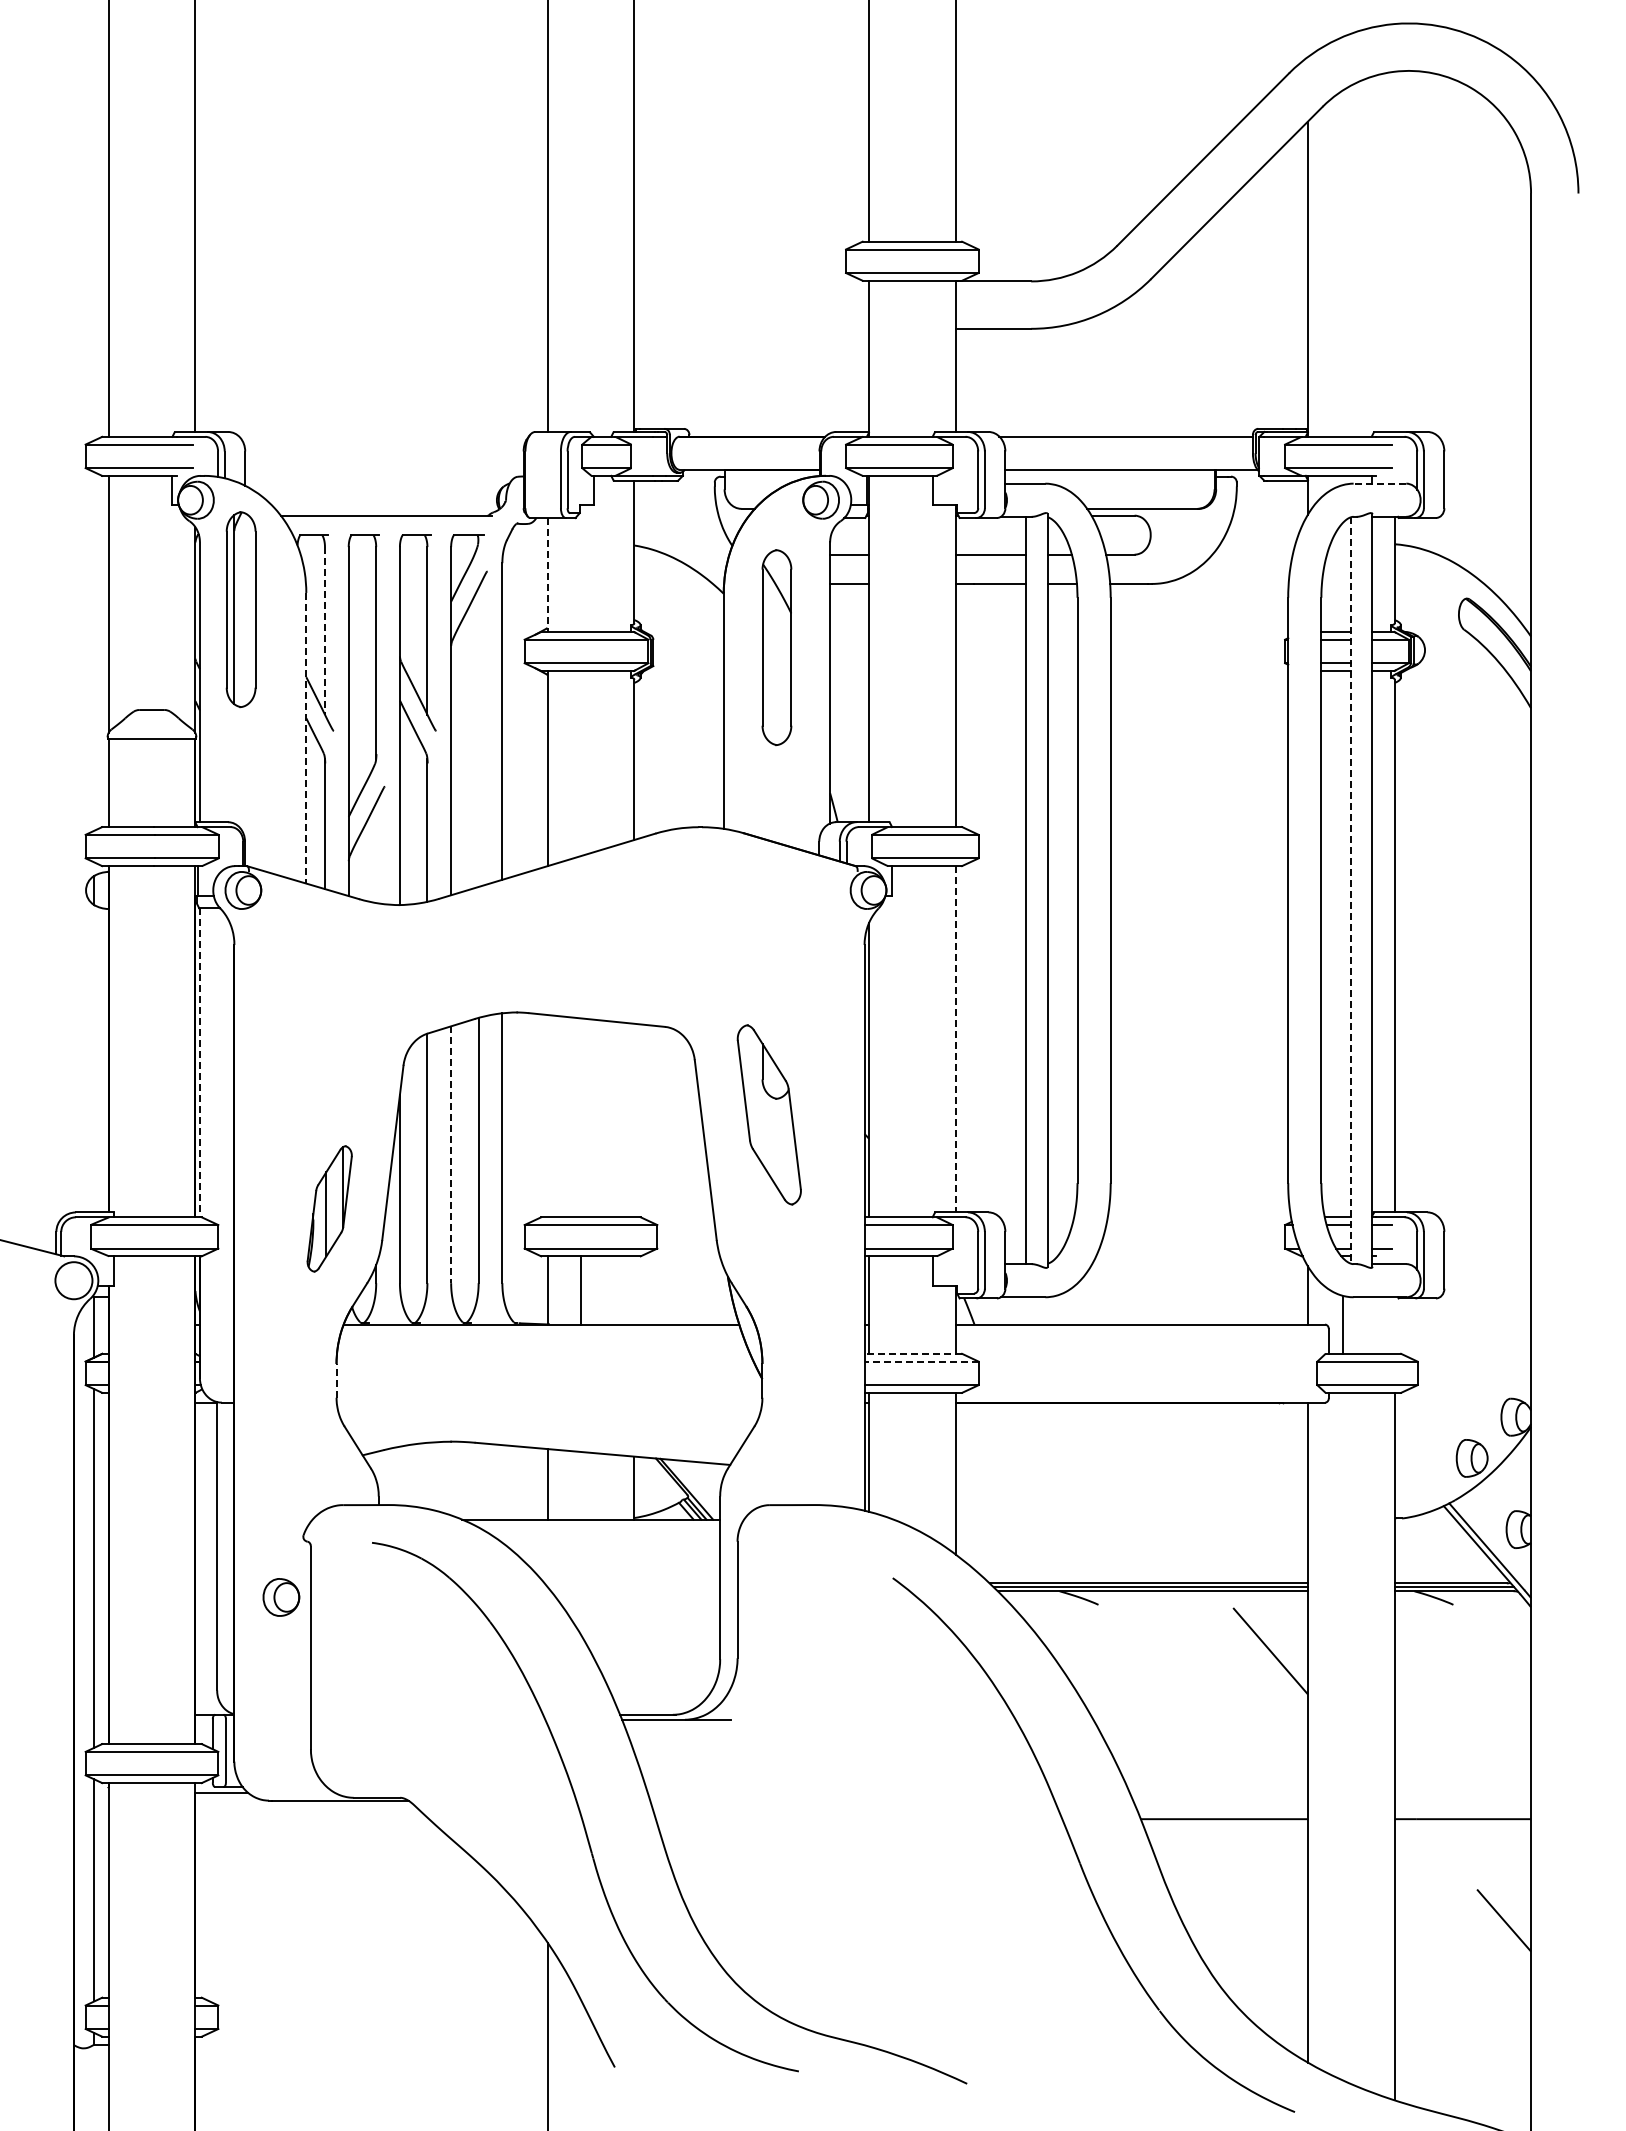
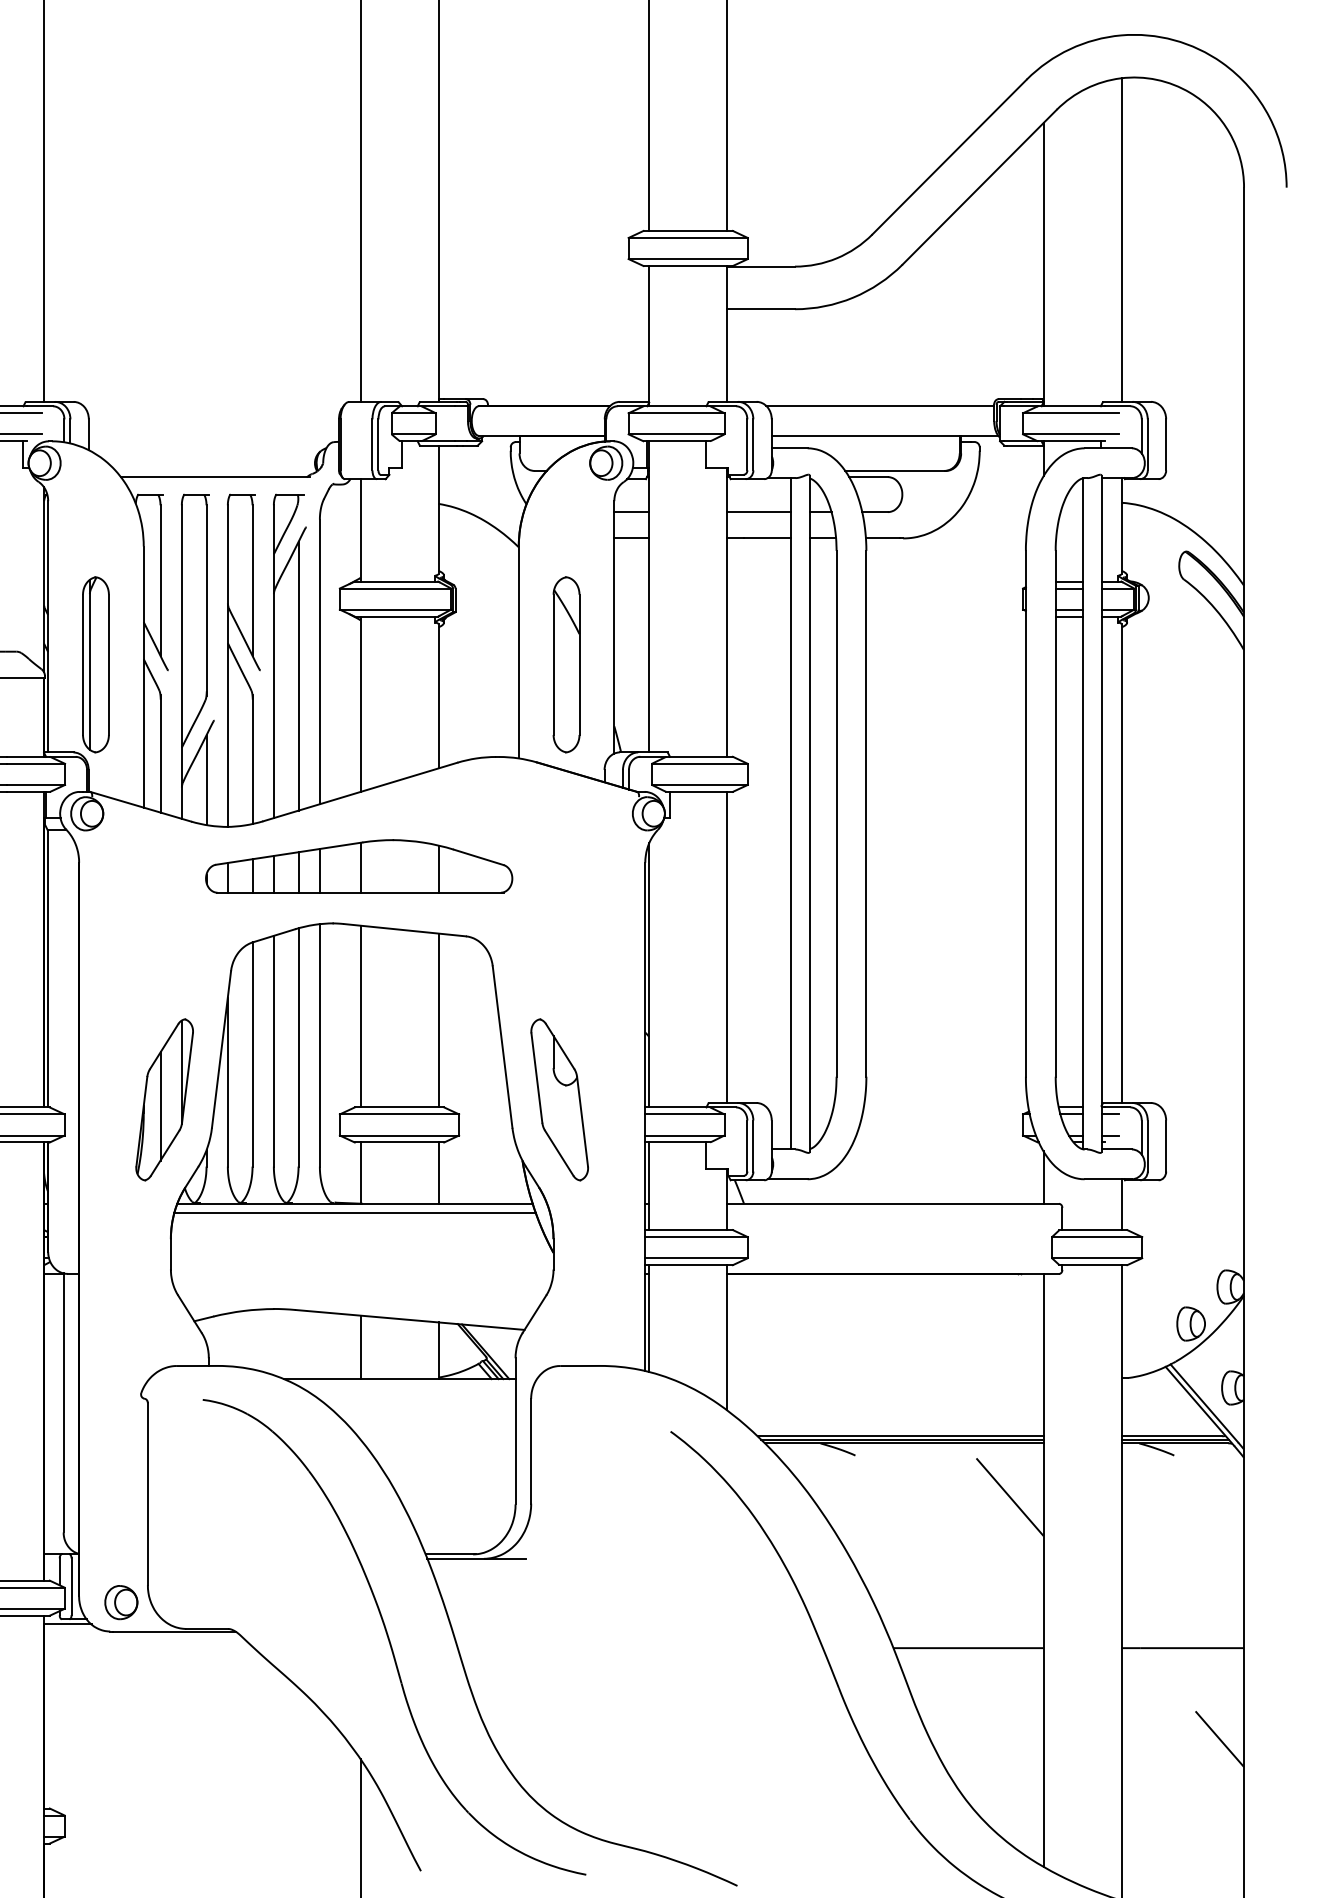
line: (1394, 251) -> (1121, 239), added
line: (1379, 483) -> (1107, 448), dashed -> solid
line: (547, 575) -> (360, 530), dashed -> solid
part: (240, 609) -> (95, 664), moved
line: (324, 630) -> (160, 580), dashed -> solid
part: (776, 647) -> (566, 664), moved
line: (478, 736) -> (298, 675), added
line: (306, 738) -> (143, 677), dashed -> solid
line: (376, 853) -> (206, 780), added
line: (1351, 891) -> (1082, 814), dashed -> solid
part: (545, 948) -> (358, 865), added
line: (955, 1039) -> (726, 947), dashed -> solid
line: (199, 1062) -> (47, 968), dashed -> solid
part: (768, 1114) -> (558, 1099), moved
line: (547, 1116) -> (360, 1016), added
line: (634, 1120) -> (438, 1020), added
line: (451, 1155) -> (274, 1051), dashed -> solid
part: (329, 1208) -> (164, 1099), size x1.43
line: (581, 1290) -> (438, 1173), moved
line: (1342, 1325) -> (1121, 1204), moved
line: (541, 1334) -> (355, 1212), added
line: (913, 1353) -> (689, 1229), dashed -> solid
line: (921, 1361) -> (696, 1236), dashed -> solid
line: (336, 1380) -> (170, 1254), dashed -> solid
part: (281, 1597) -> (121, 1602), moved

